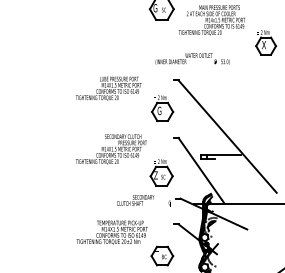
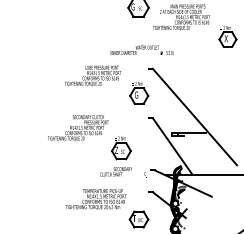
text: (192, 58) -> (141, 50), moved
part: (124, 160) -> (89, 137), moved

